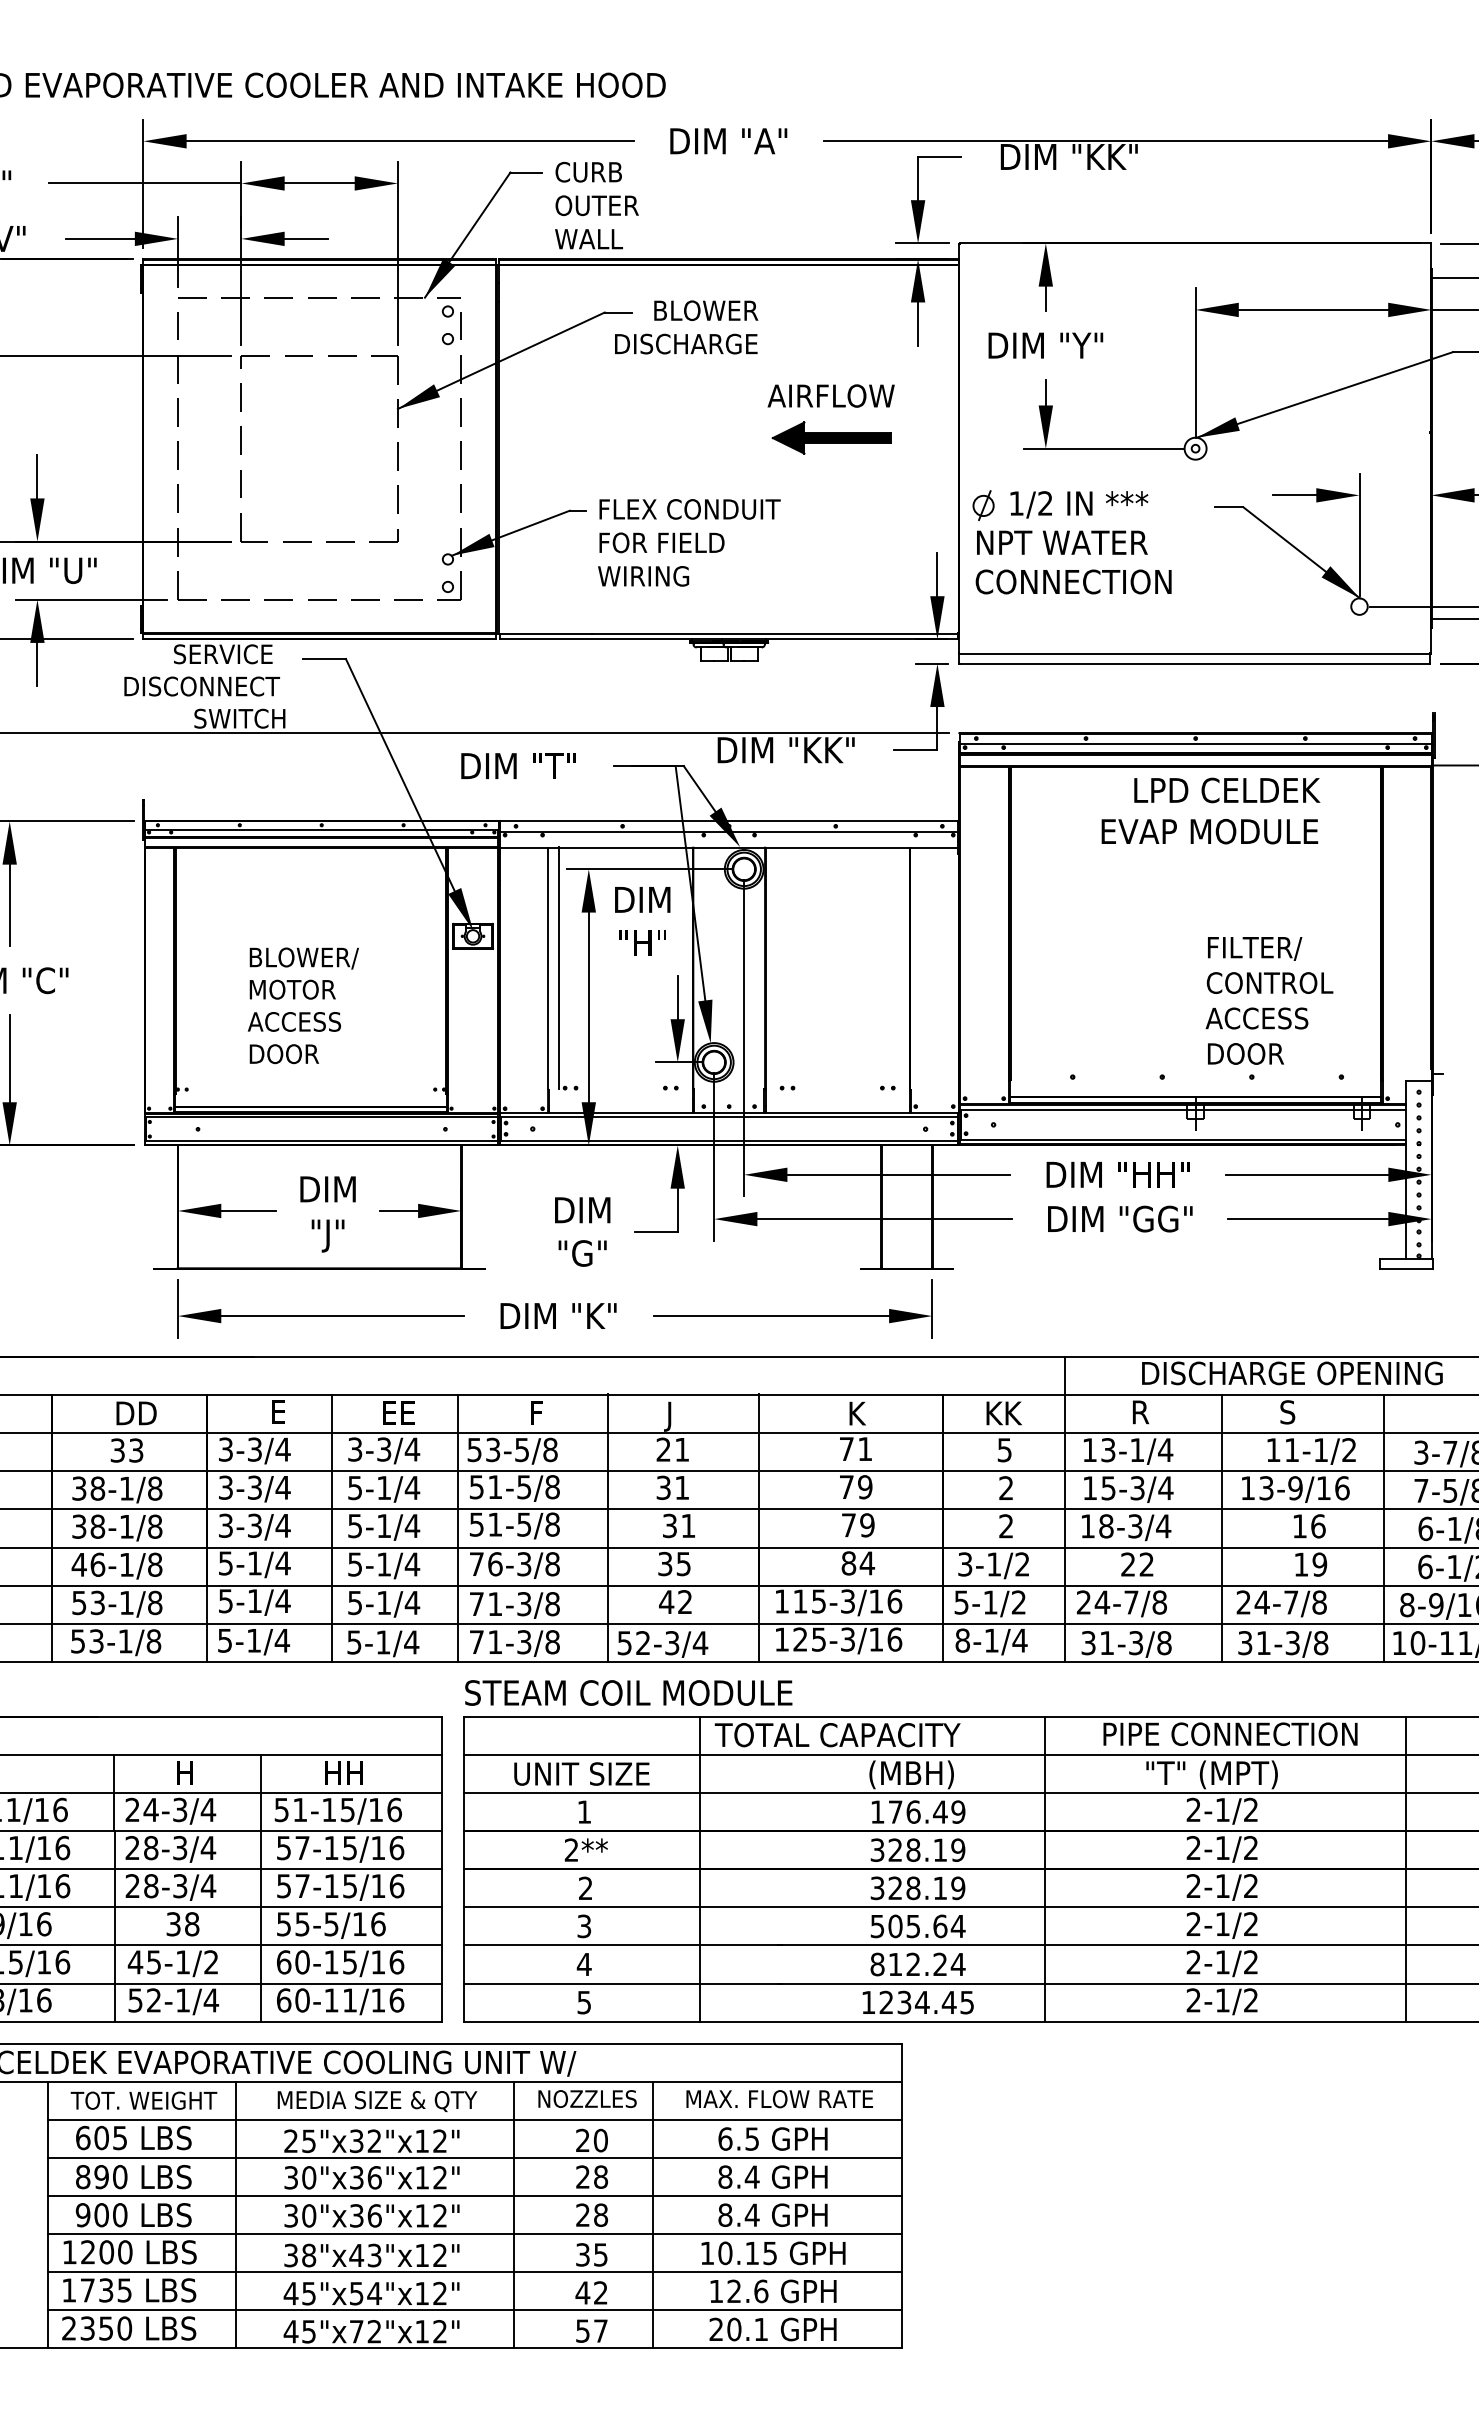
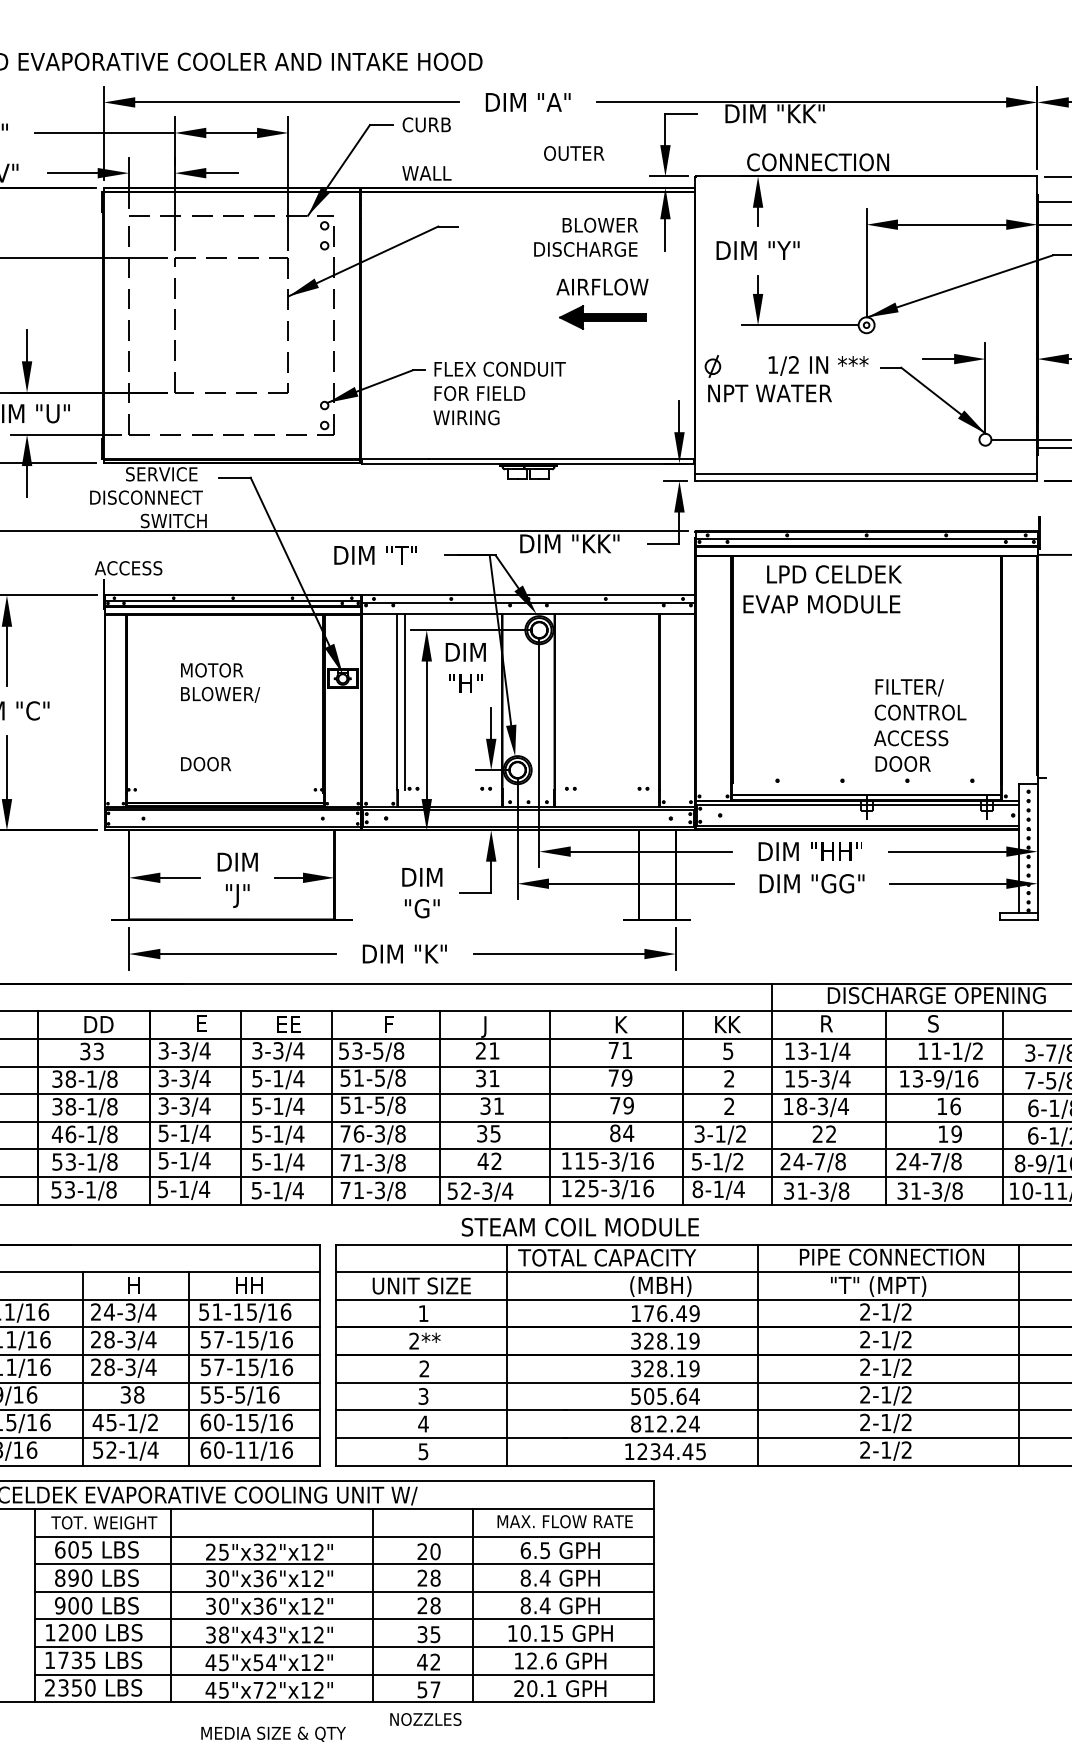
text: (596, 205) -> (573, 153), moved
text: (686, 327) -> (586, 237), moved
text: (1079, 504) -> (818, 365), moved
text: (1073, 581) -> (817, 162), moved
text: (1210, 810) -> (822, 588), moved
text: (292, 989) -> (211, 670), moved
text: (294, 1021) -> (128, 567), moved
text: (628, 1692) -> (580, 1226), moved
text: (587, 2098) -> (425, 1719), moved
text: (377, 2101) -> (273, 1734), moved

